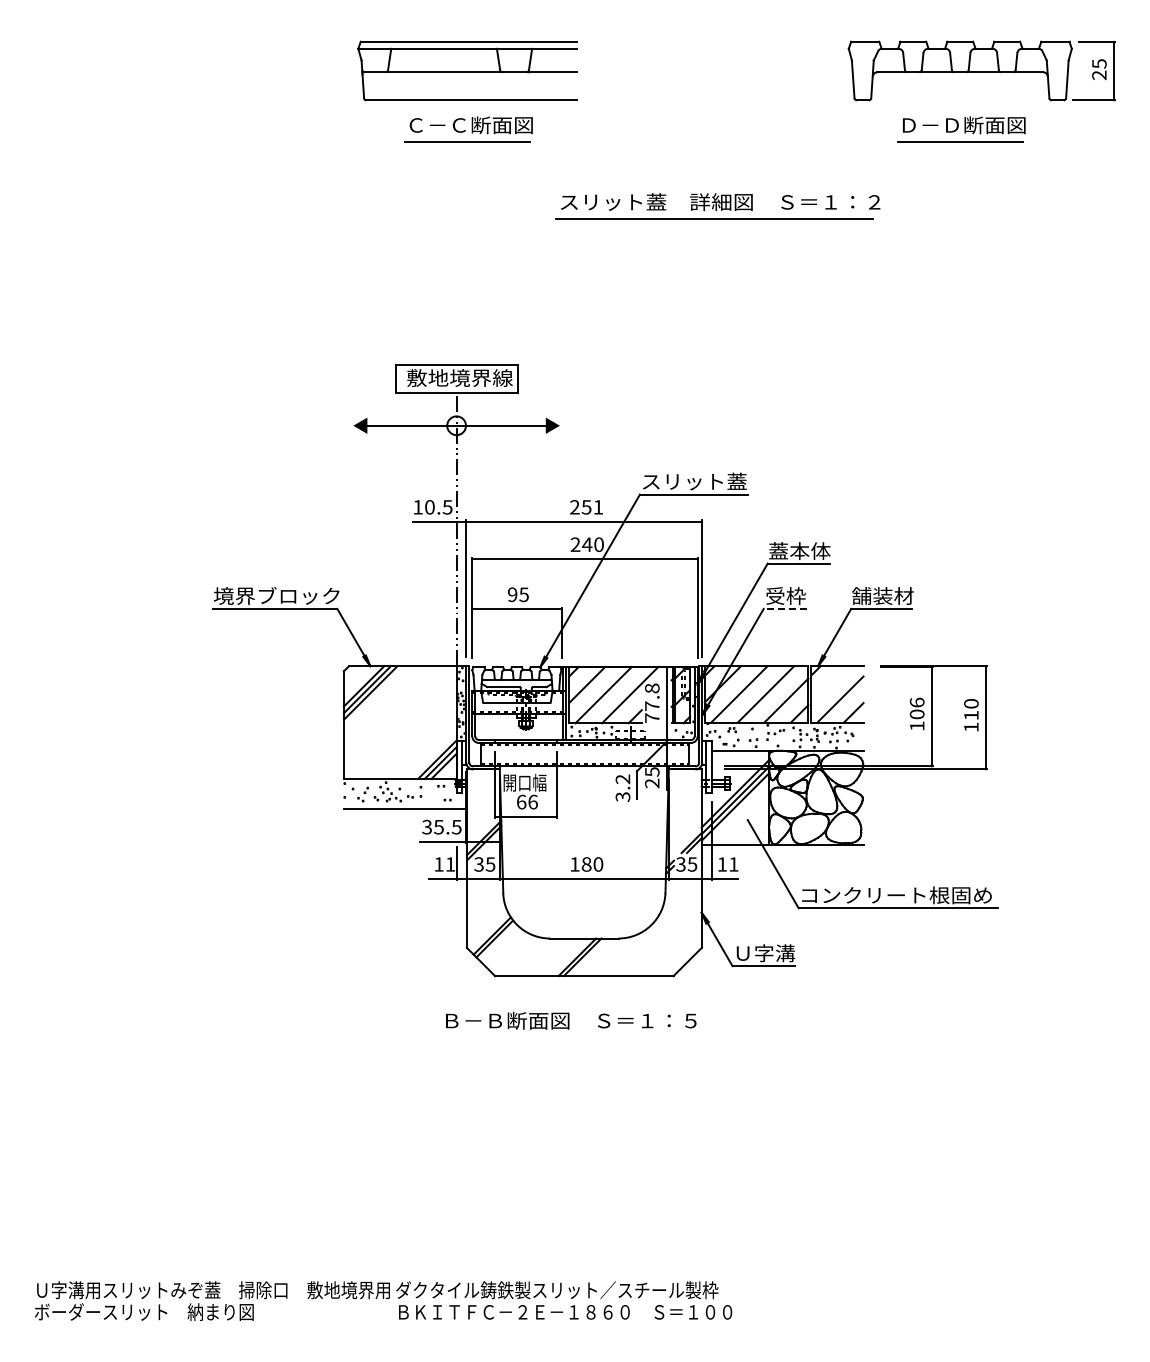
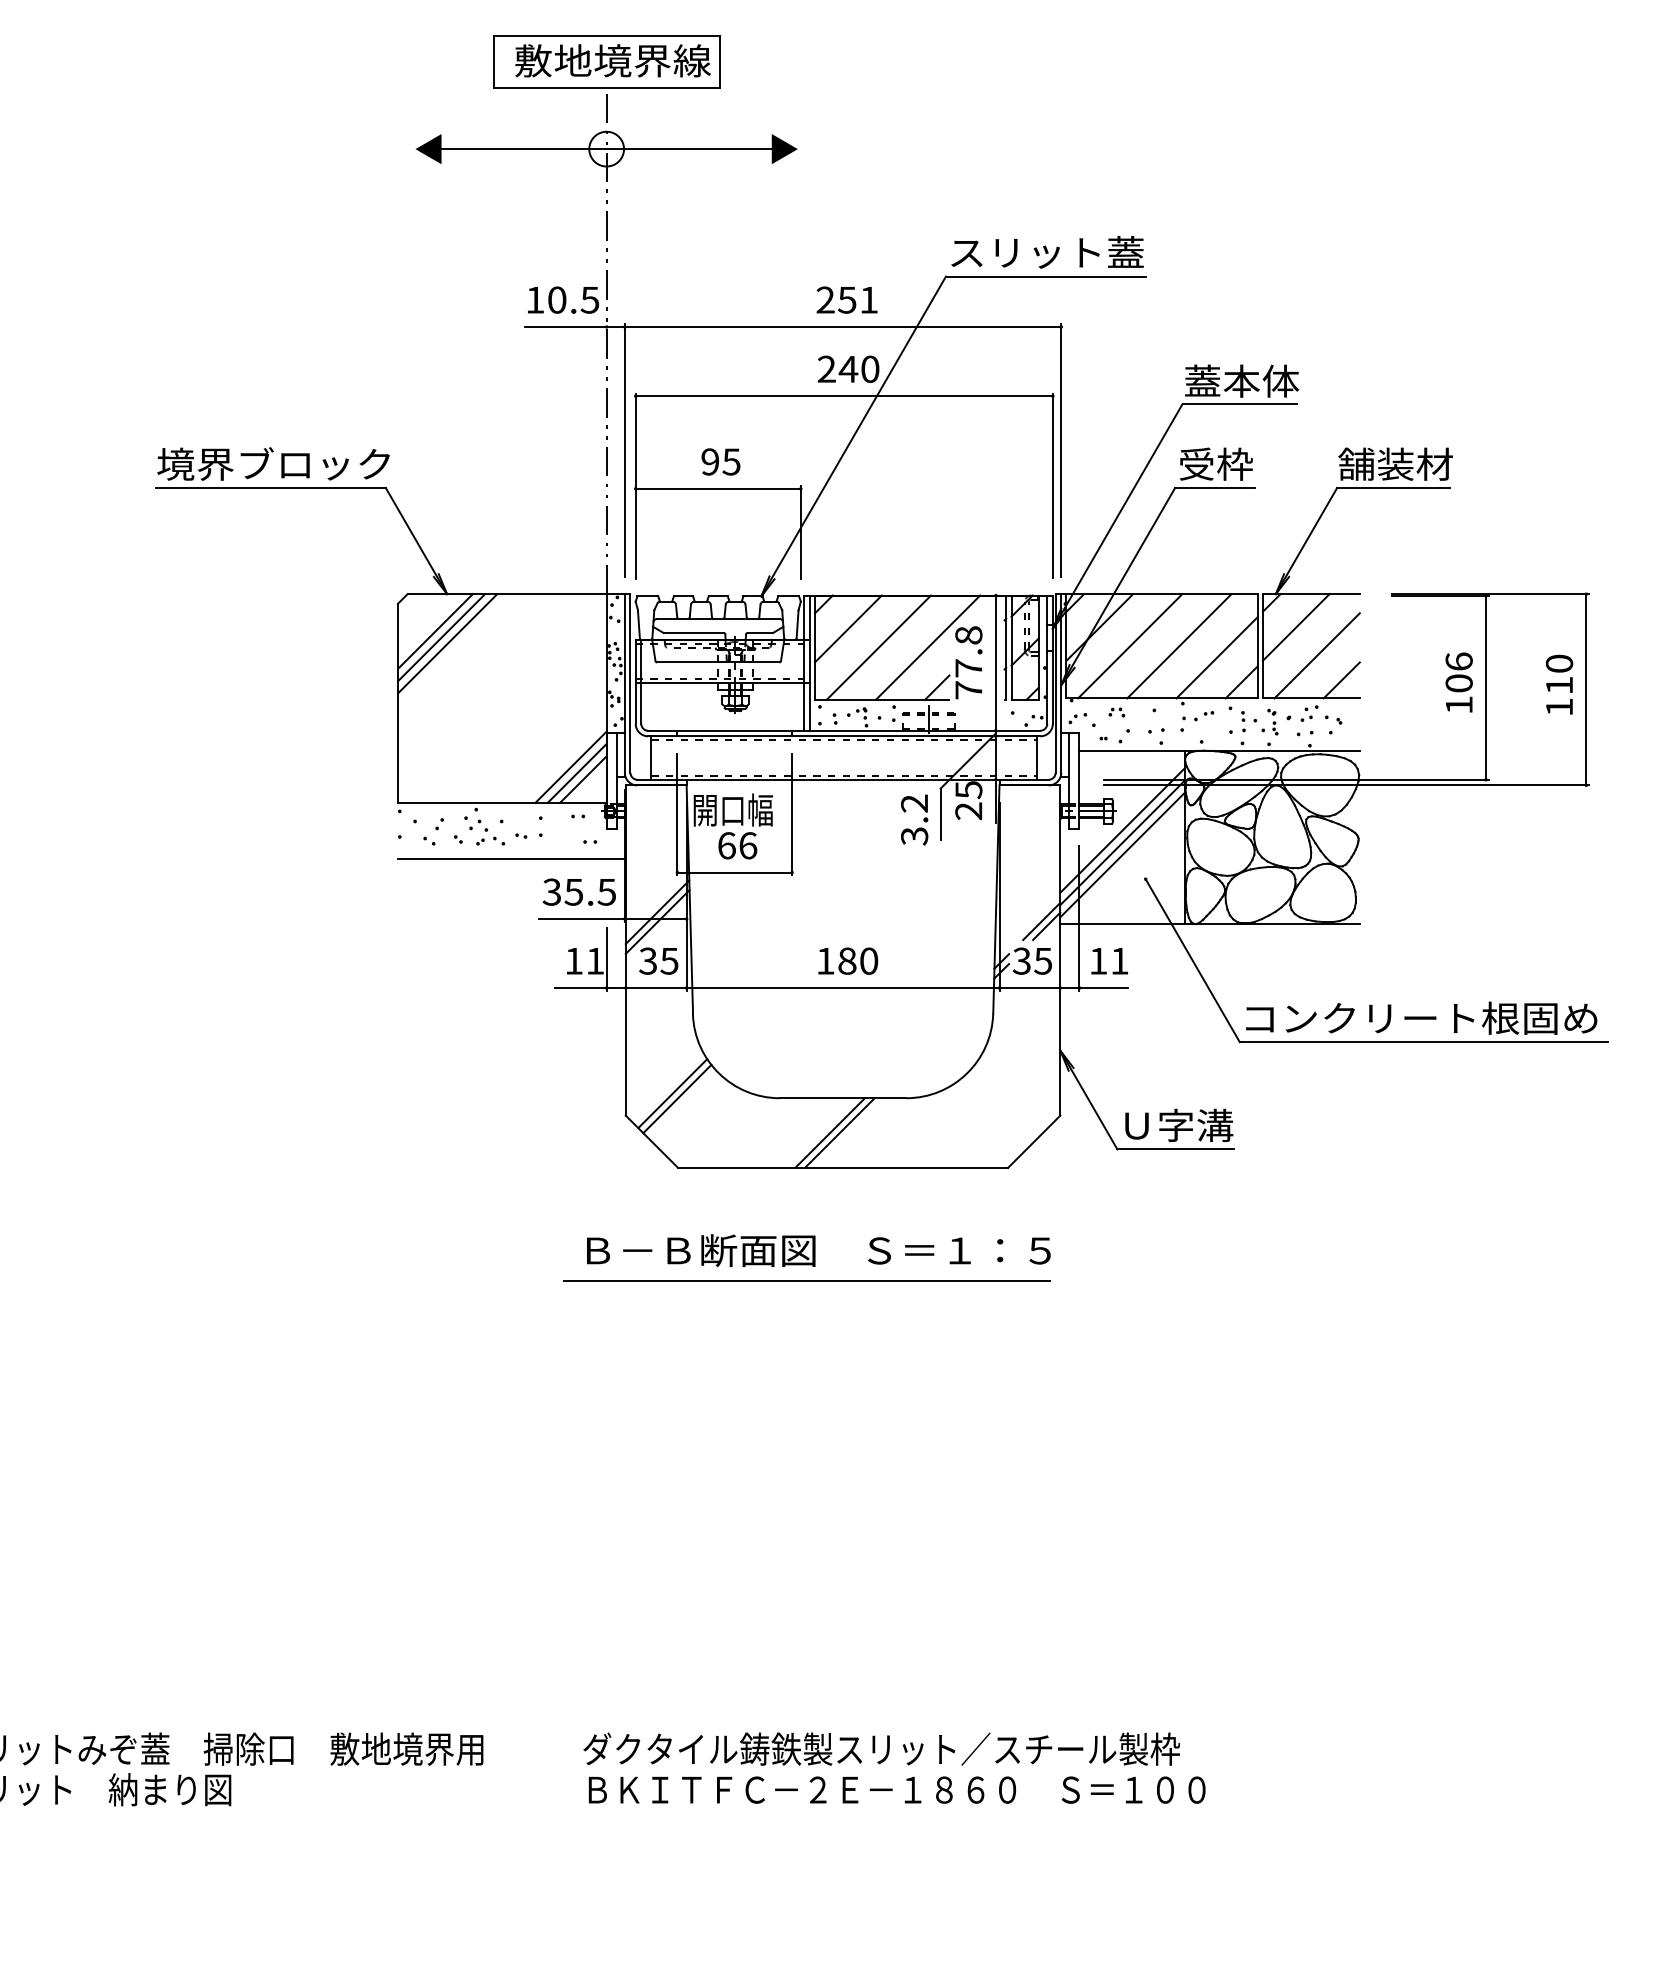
line: (785, 608) -> (1215, 487), dashed -> solid
line: (829, 684) -> (1296, 628), added
line: (564, 1037) -> (806, 1281), added
text: (564, 1300) -> (895, 1768), moved

